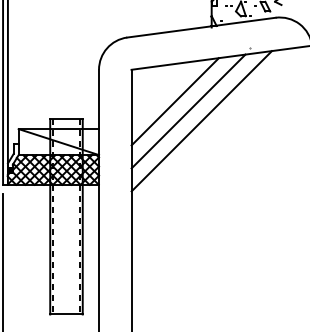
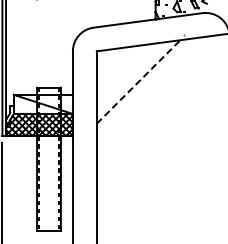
line: (174, 101) -> (128, 74), removed
line: (188, 110) -> (138, 81), solid -> dashed
line: (200, 120) -> (147, 88), removed

